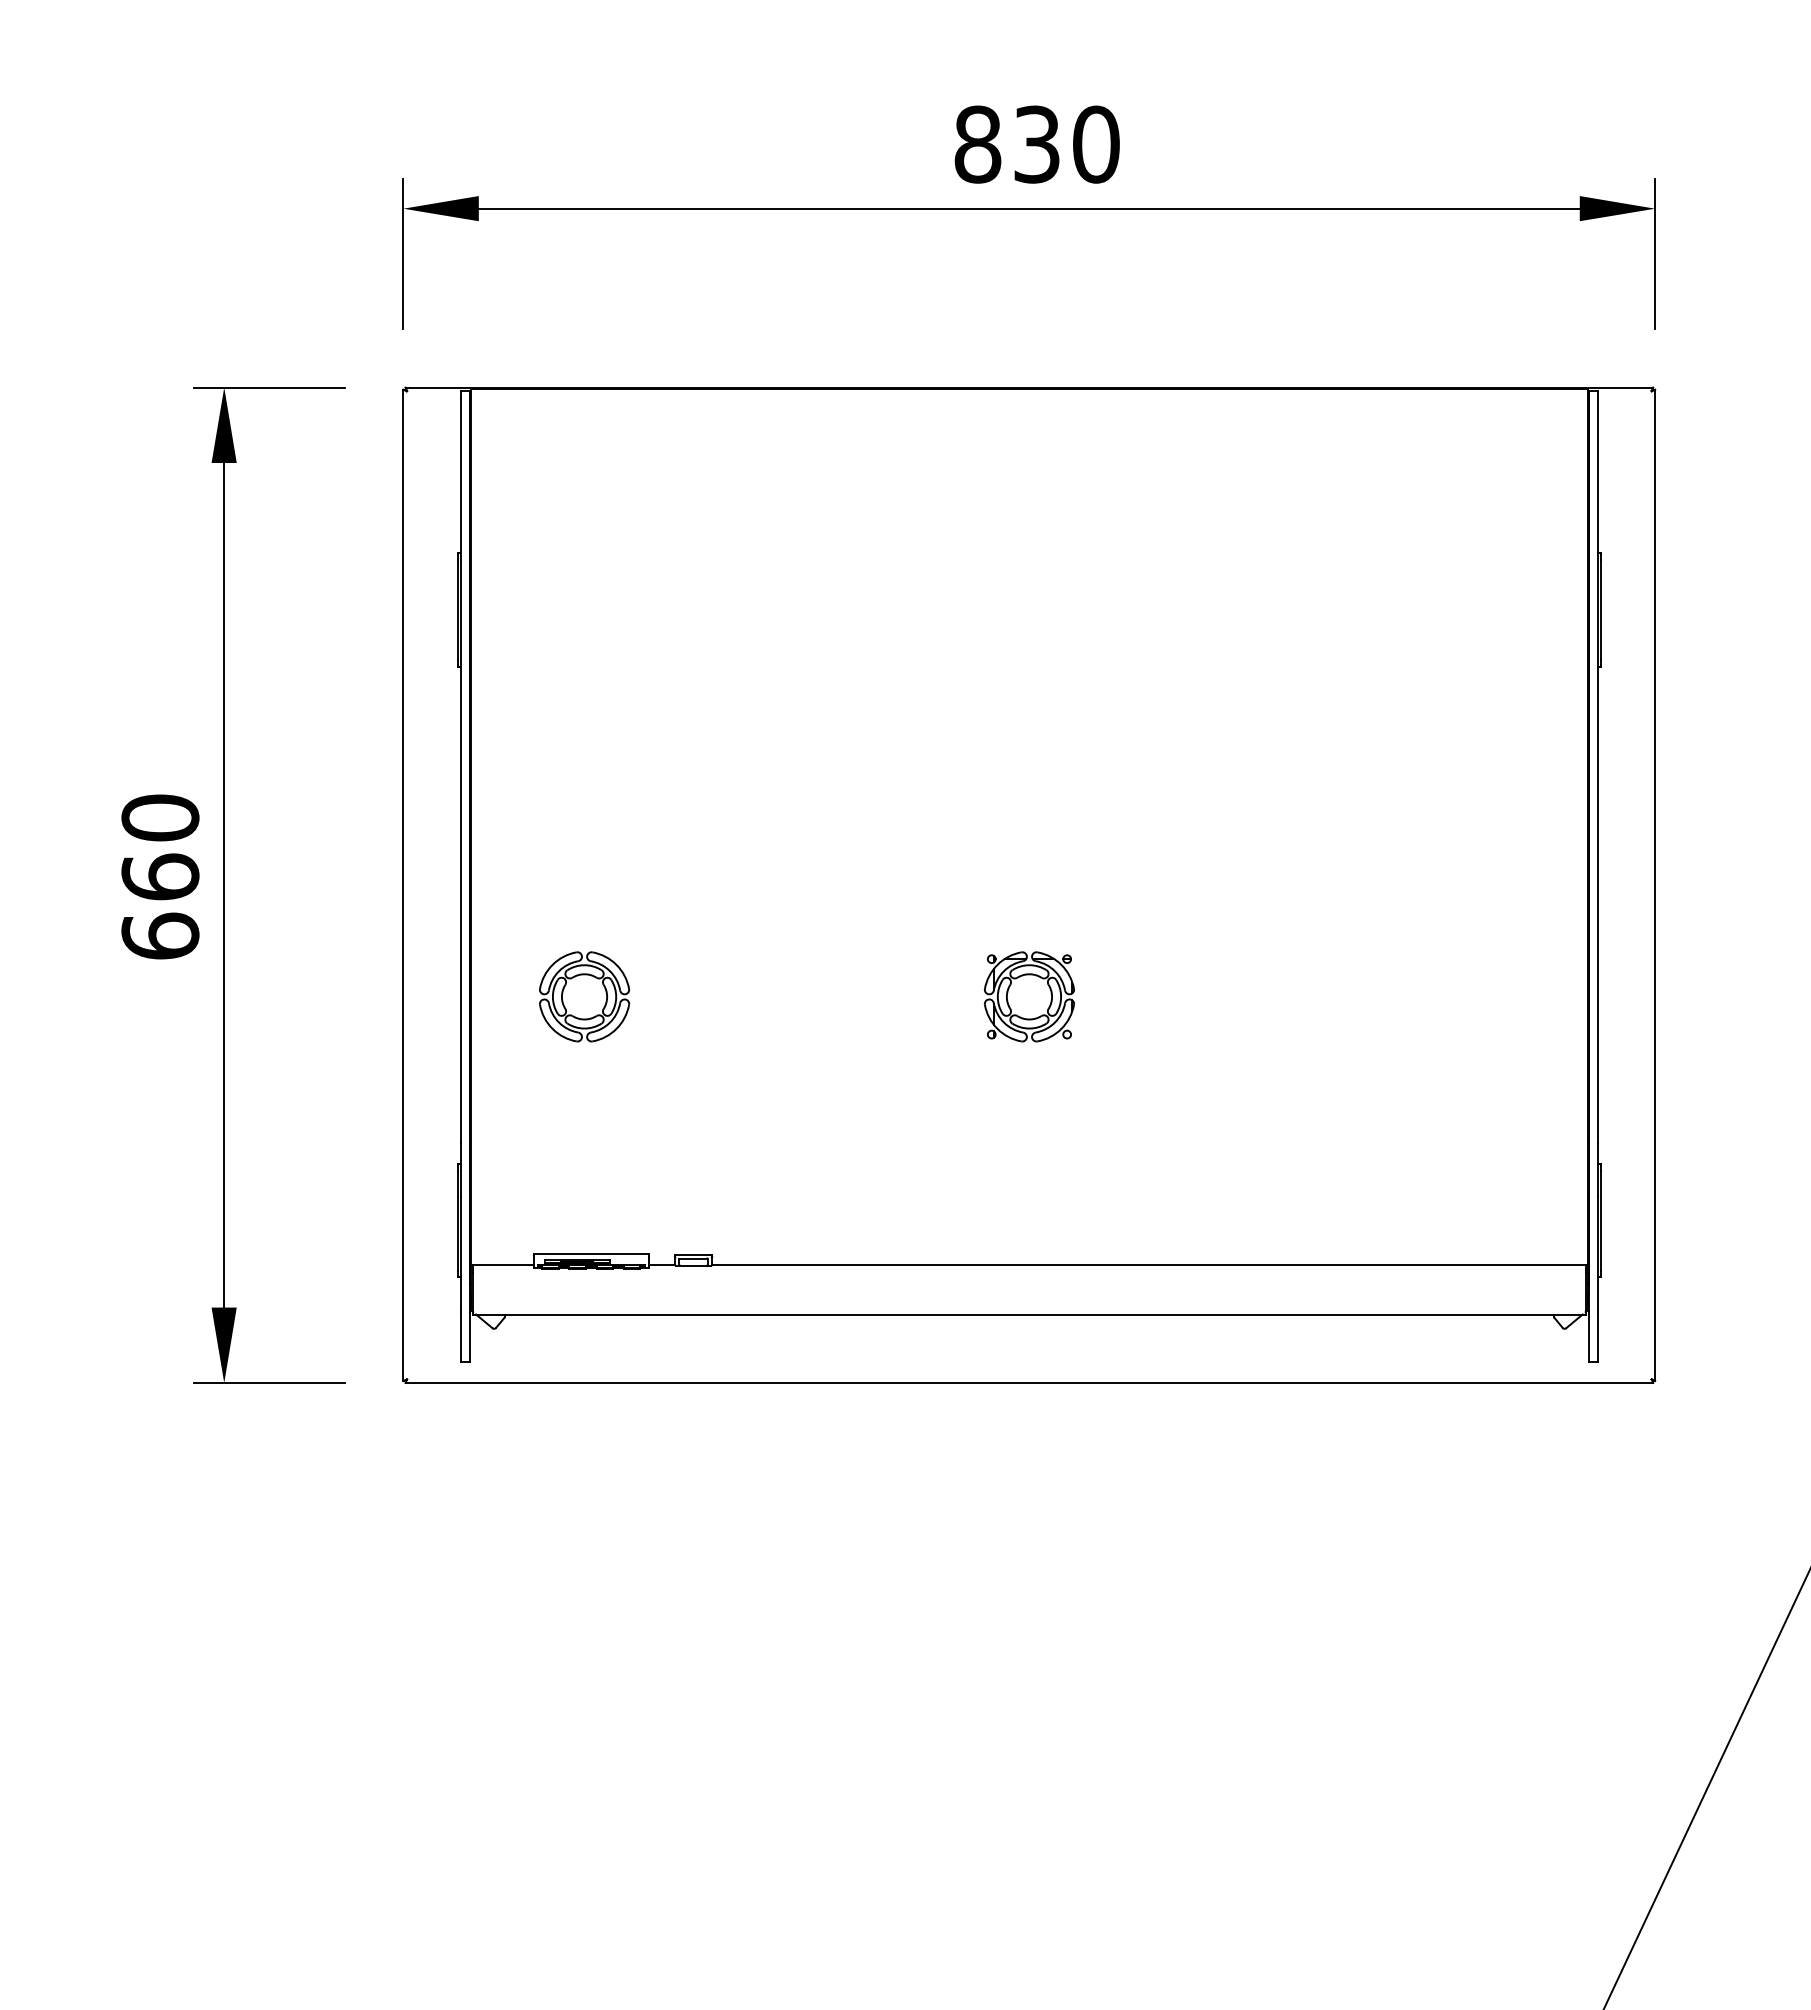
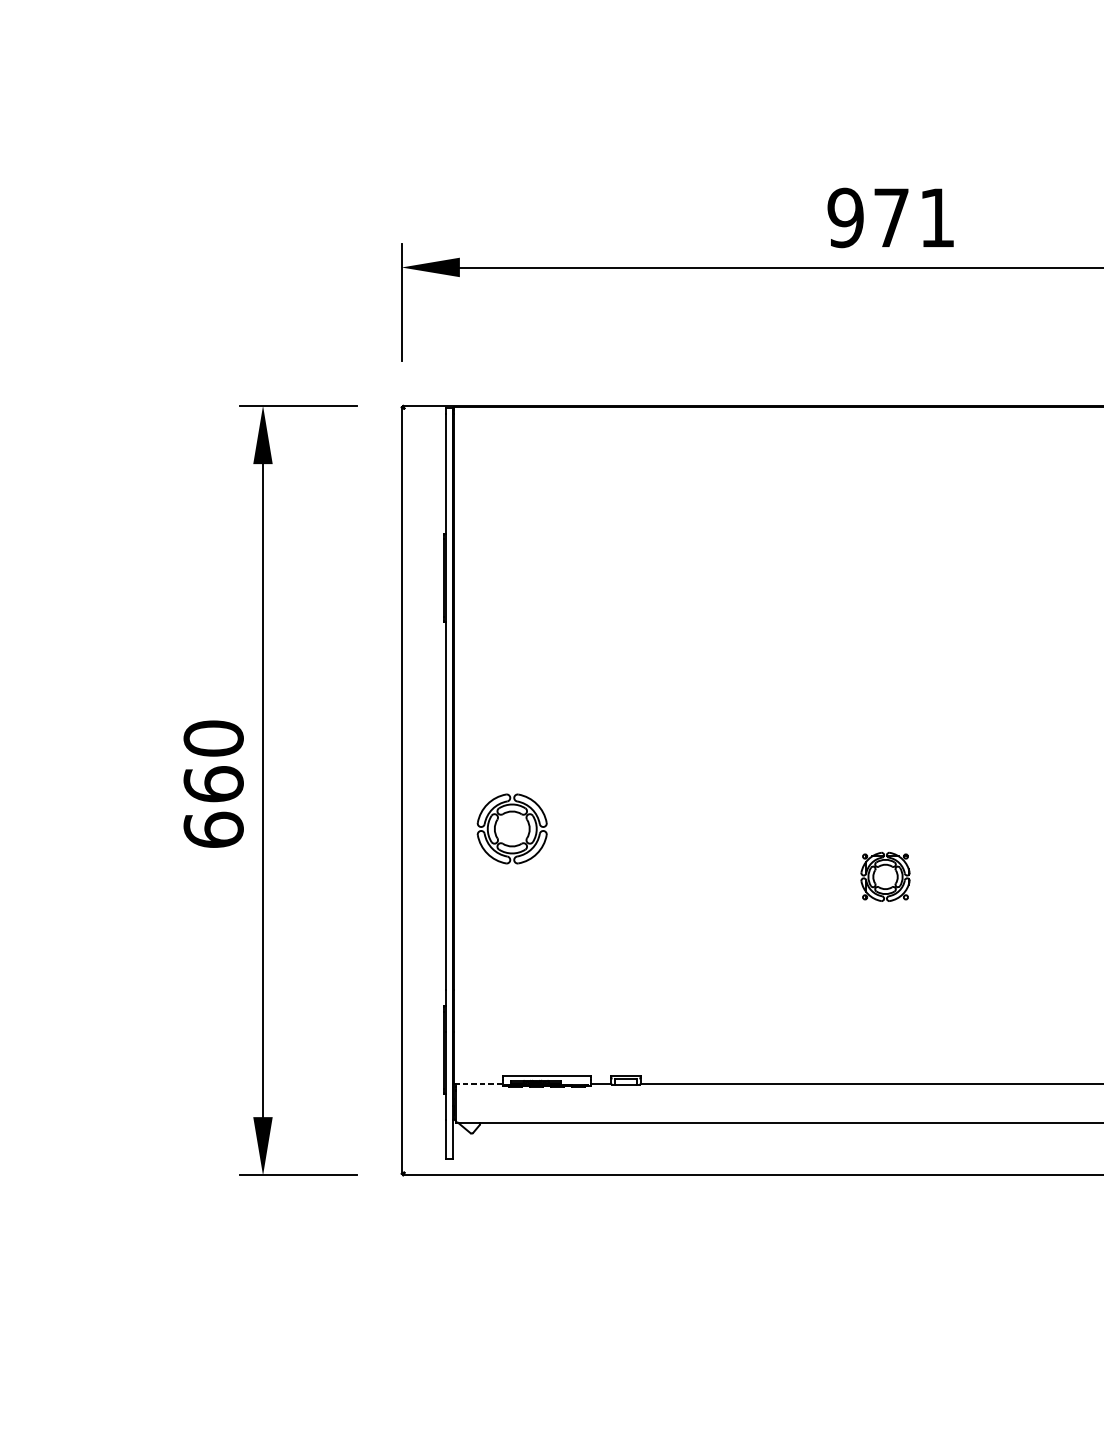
text: (1036, 144) -> (891, 217), 830 -> 971
part: (584, 996) -> (512, 828), moved
part: (1028, 996) -> (884, 876), size x0.7
line: (503, 1264) -> (478, 1083), solid -> dashed

